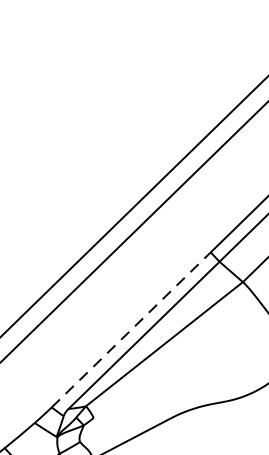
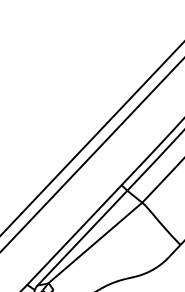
line: (131, 330) -> (74, 235), dashed -> solid

